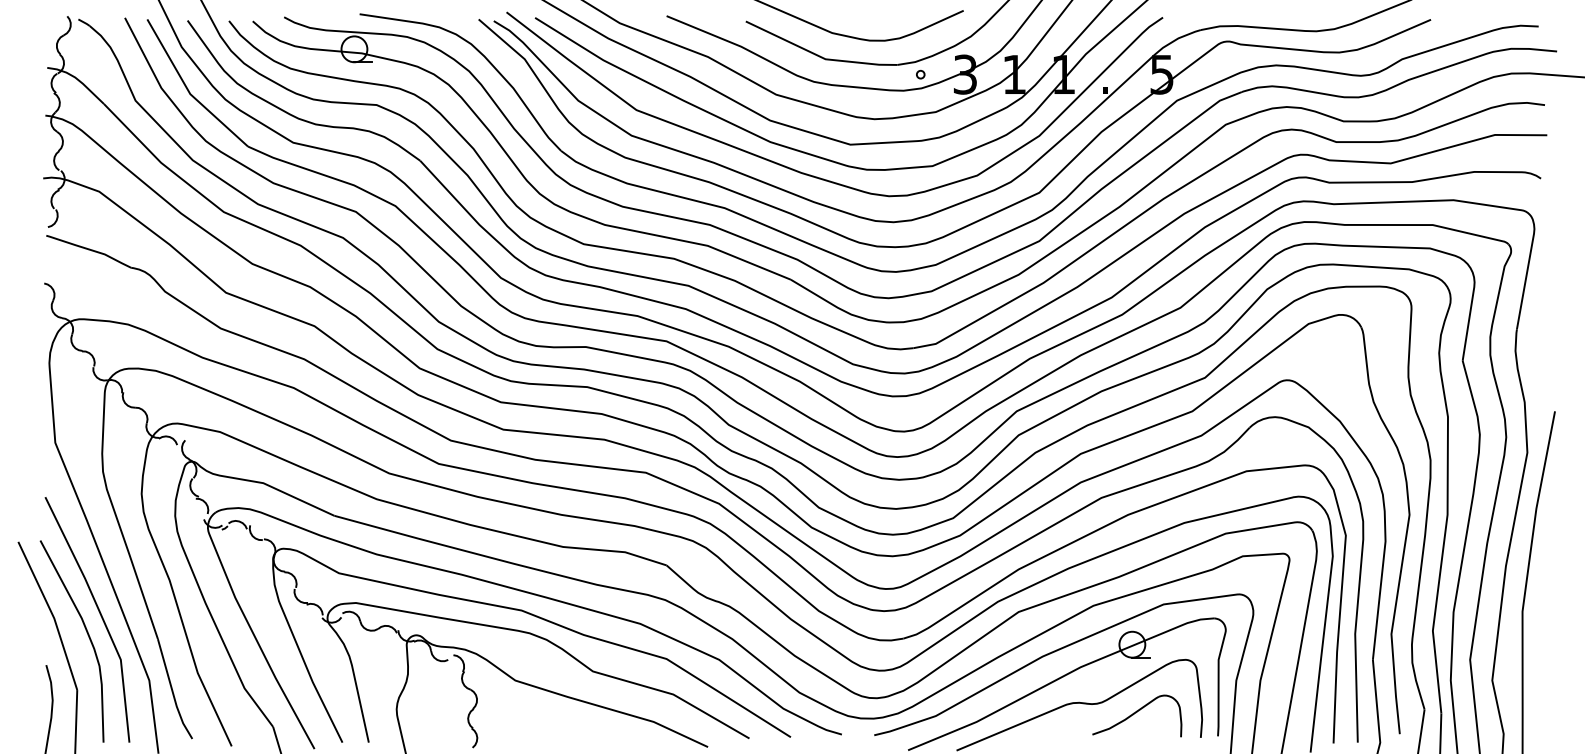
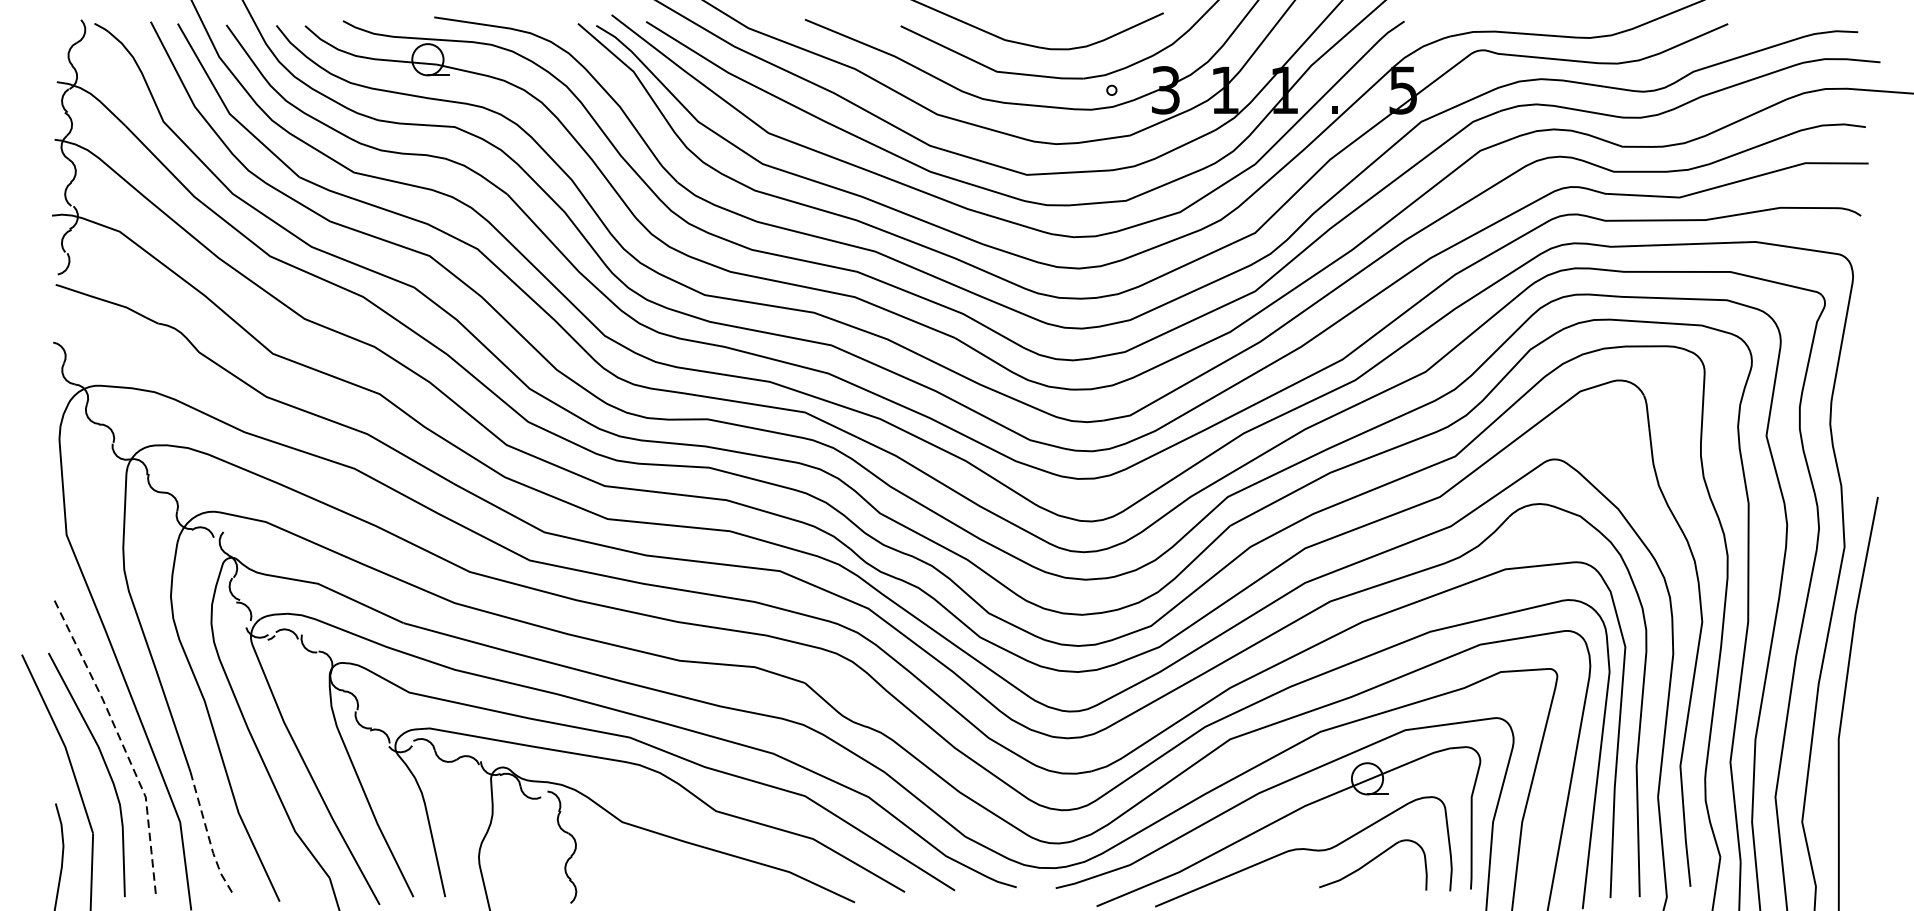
line: (101, 616) -> (122, 744), solid -> dashed
line: (172, 692) -> (208, 836), solid -> dashed

